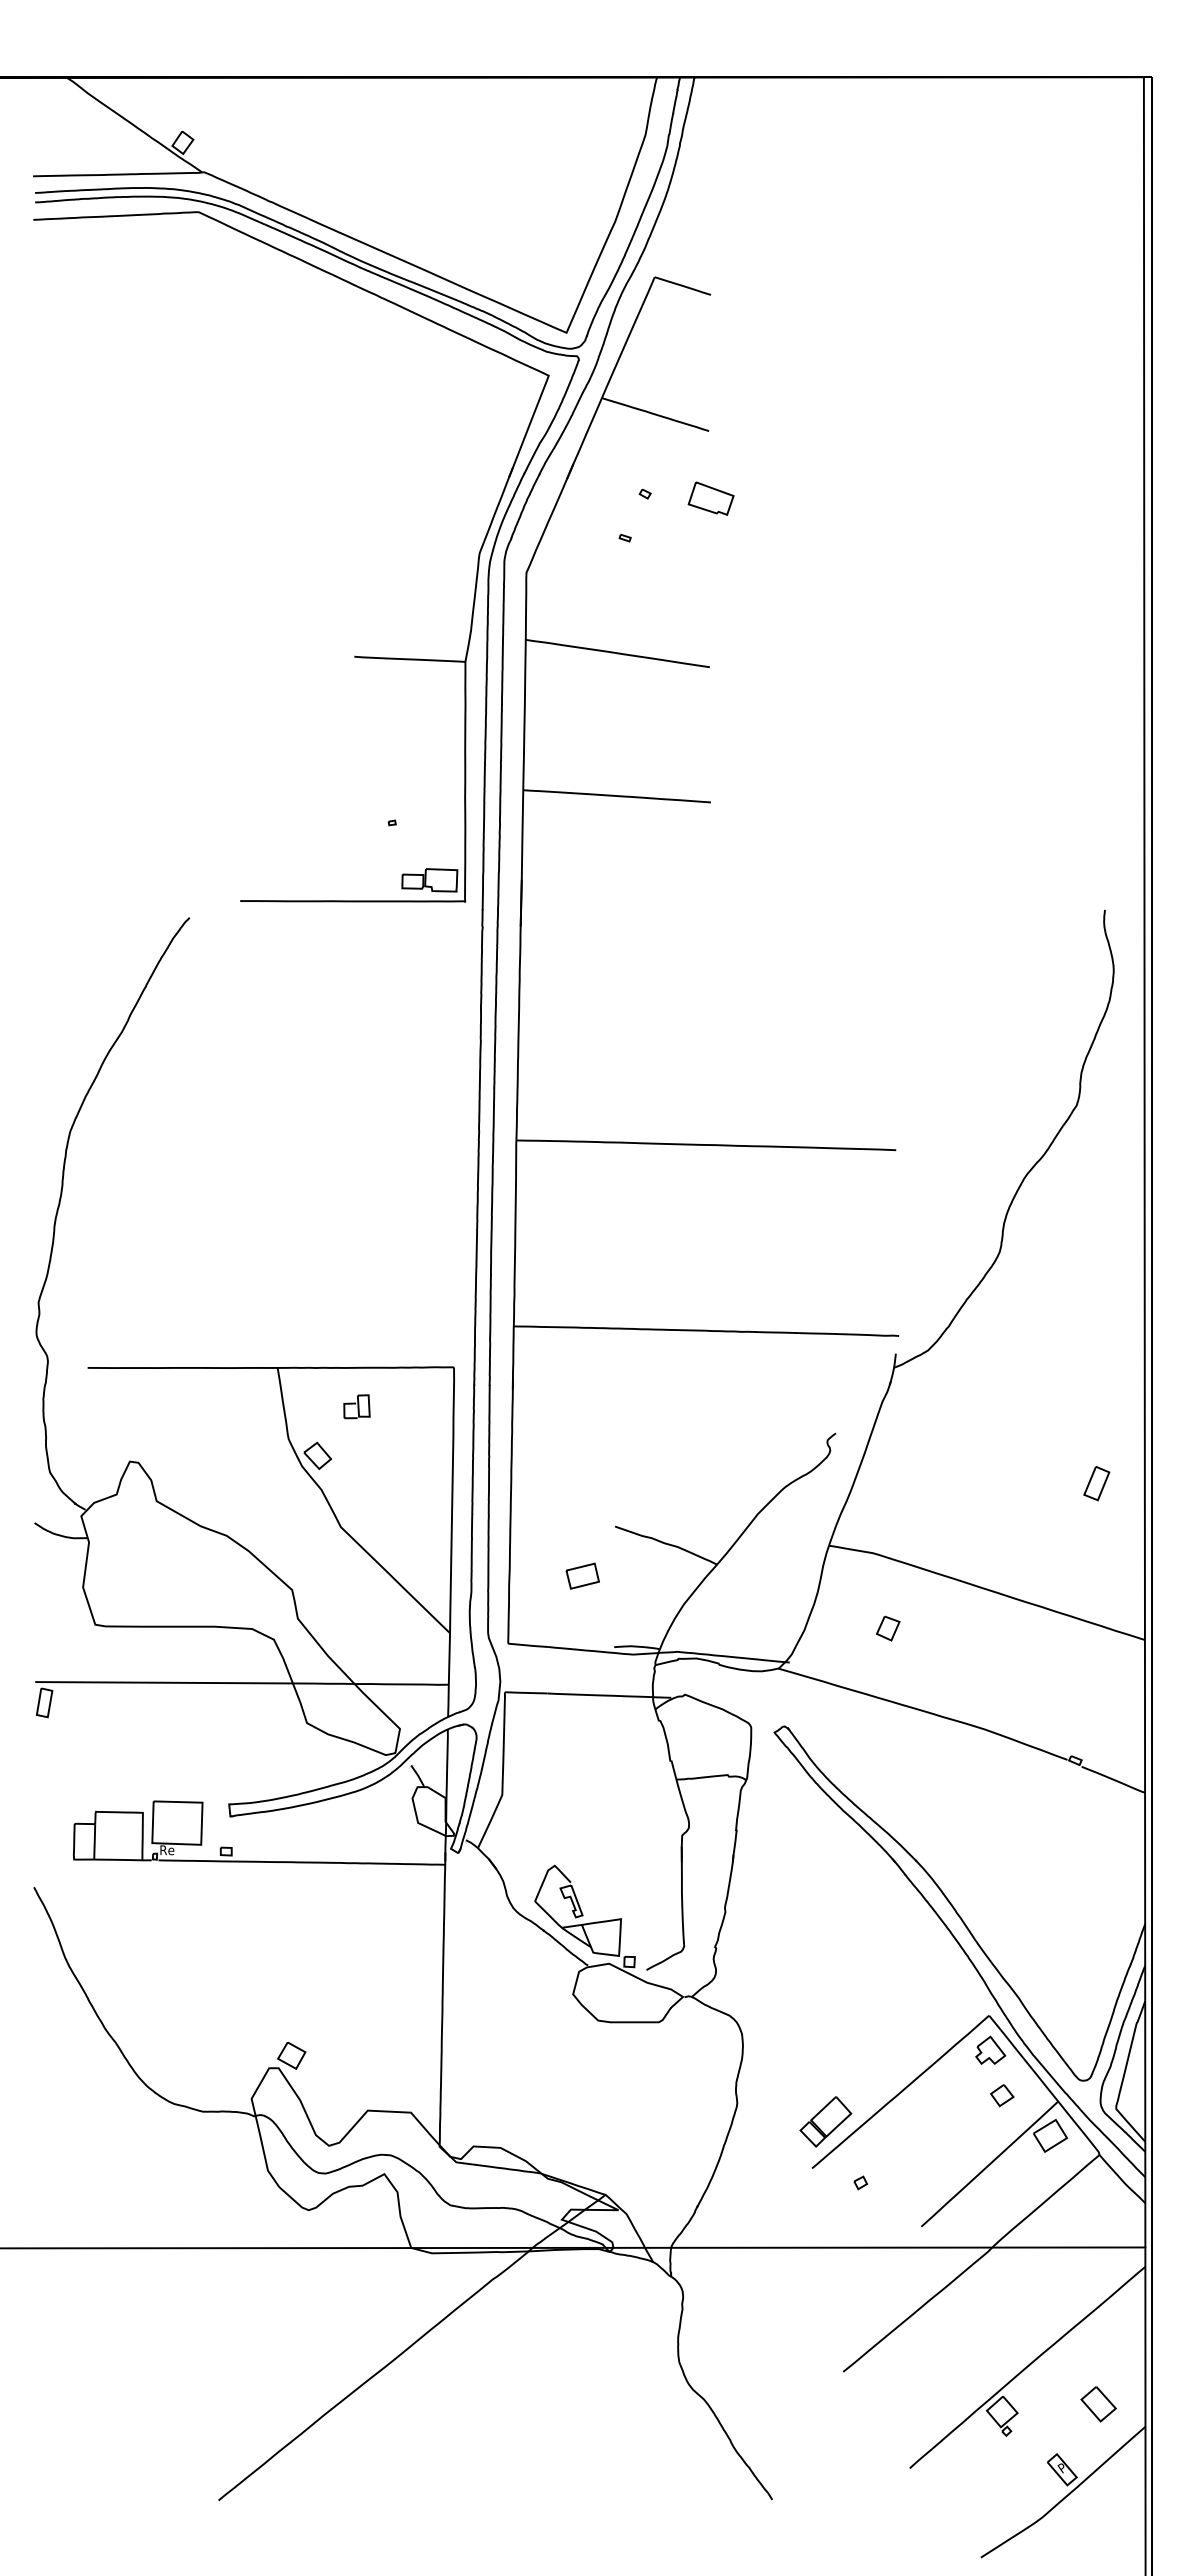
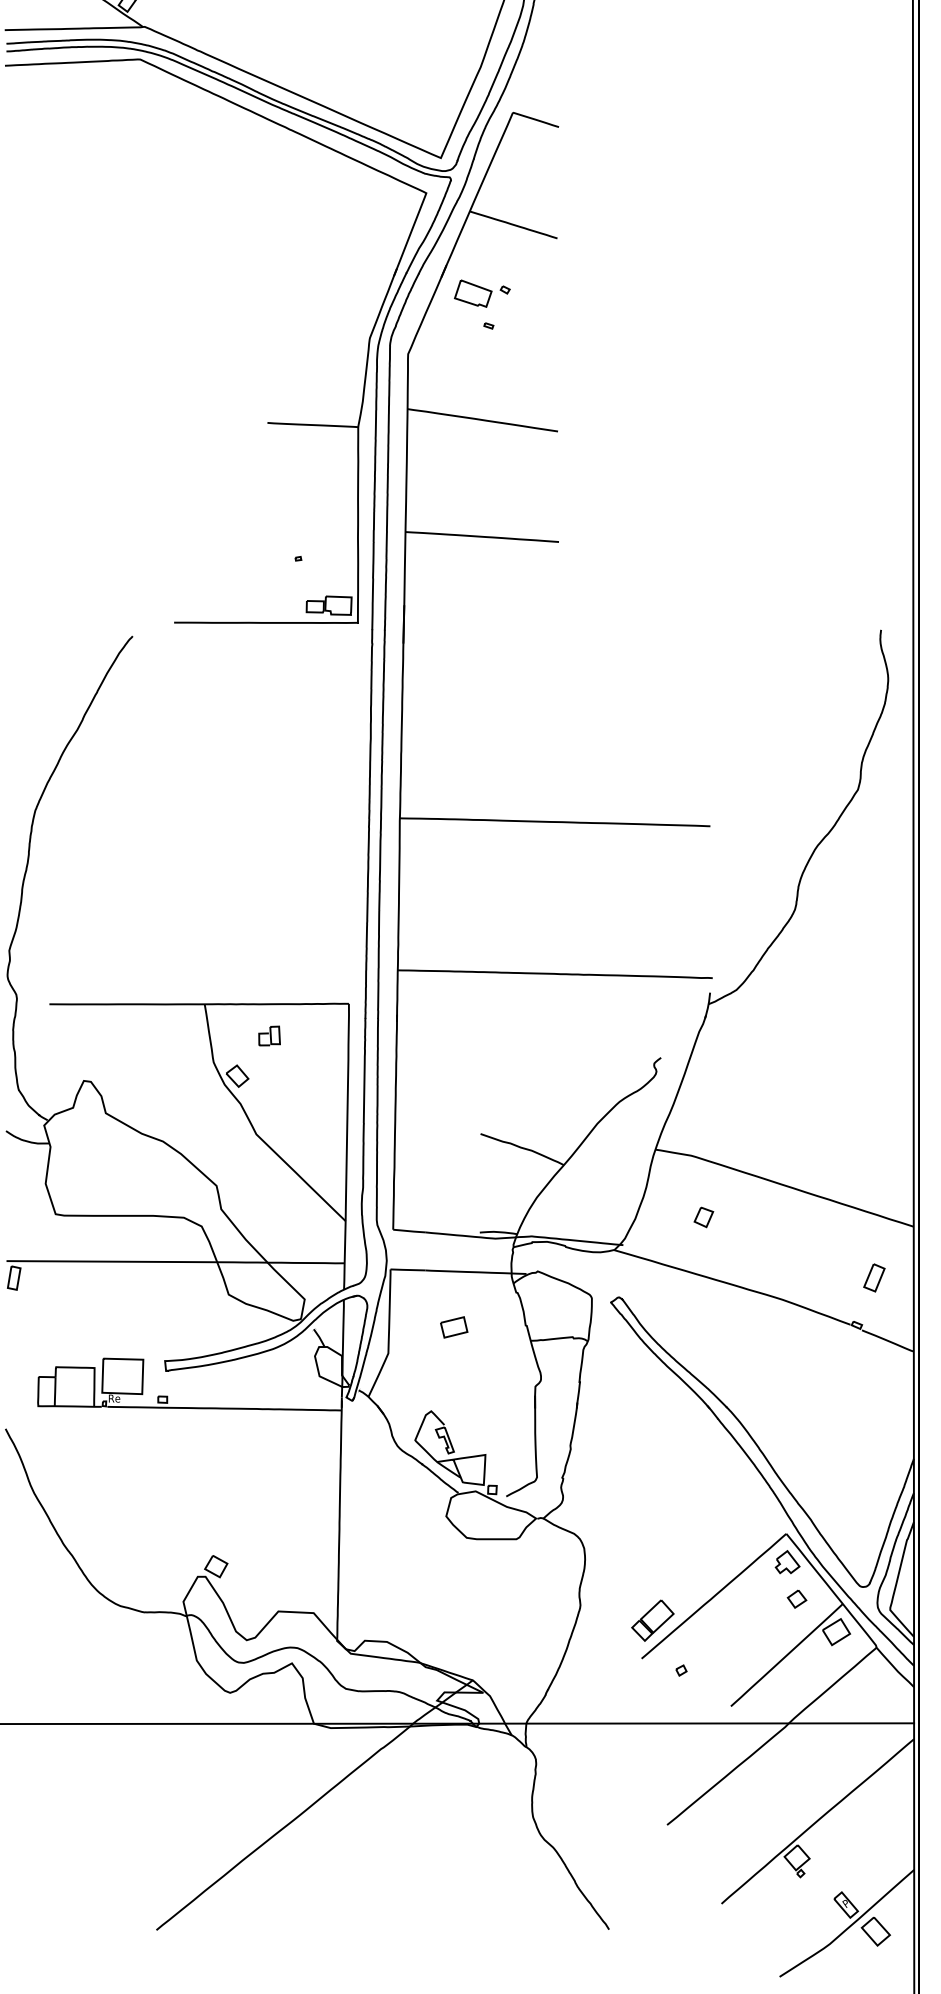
part: (710, 498) -> (472, 293), moved
part: (1096, 1483) -> (874, 1277), moved
part: (582, 1575) -> (453, 1326), moved
part: (1098, 2404) -> (875, 1931), moved

